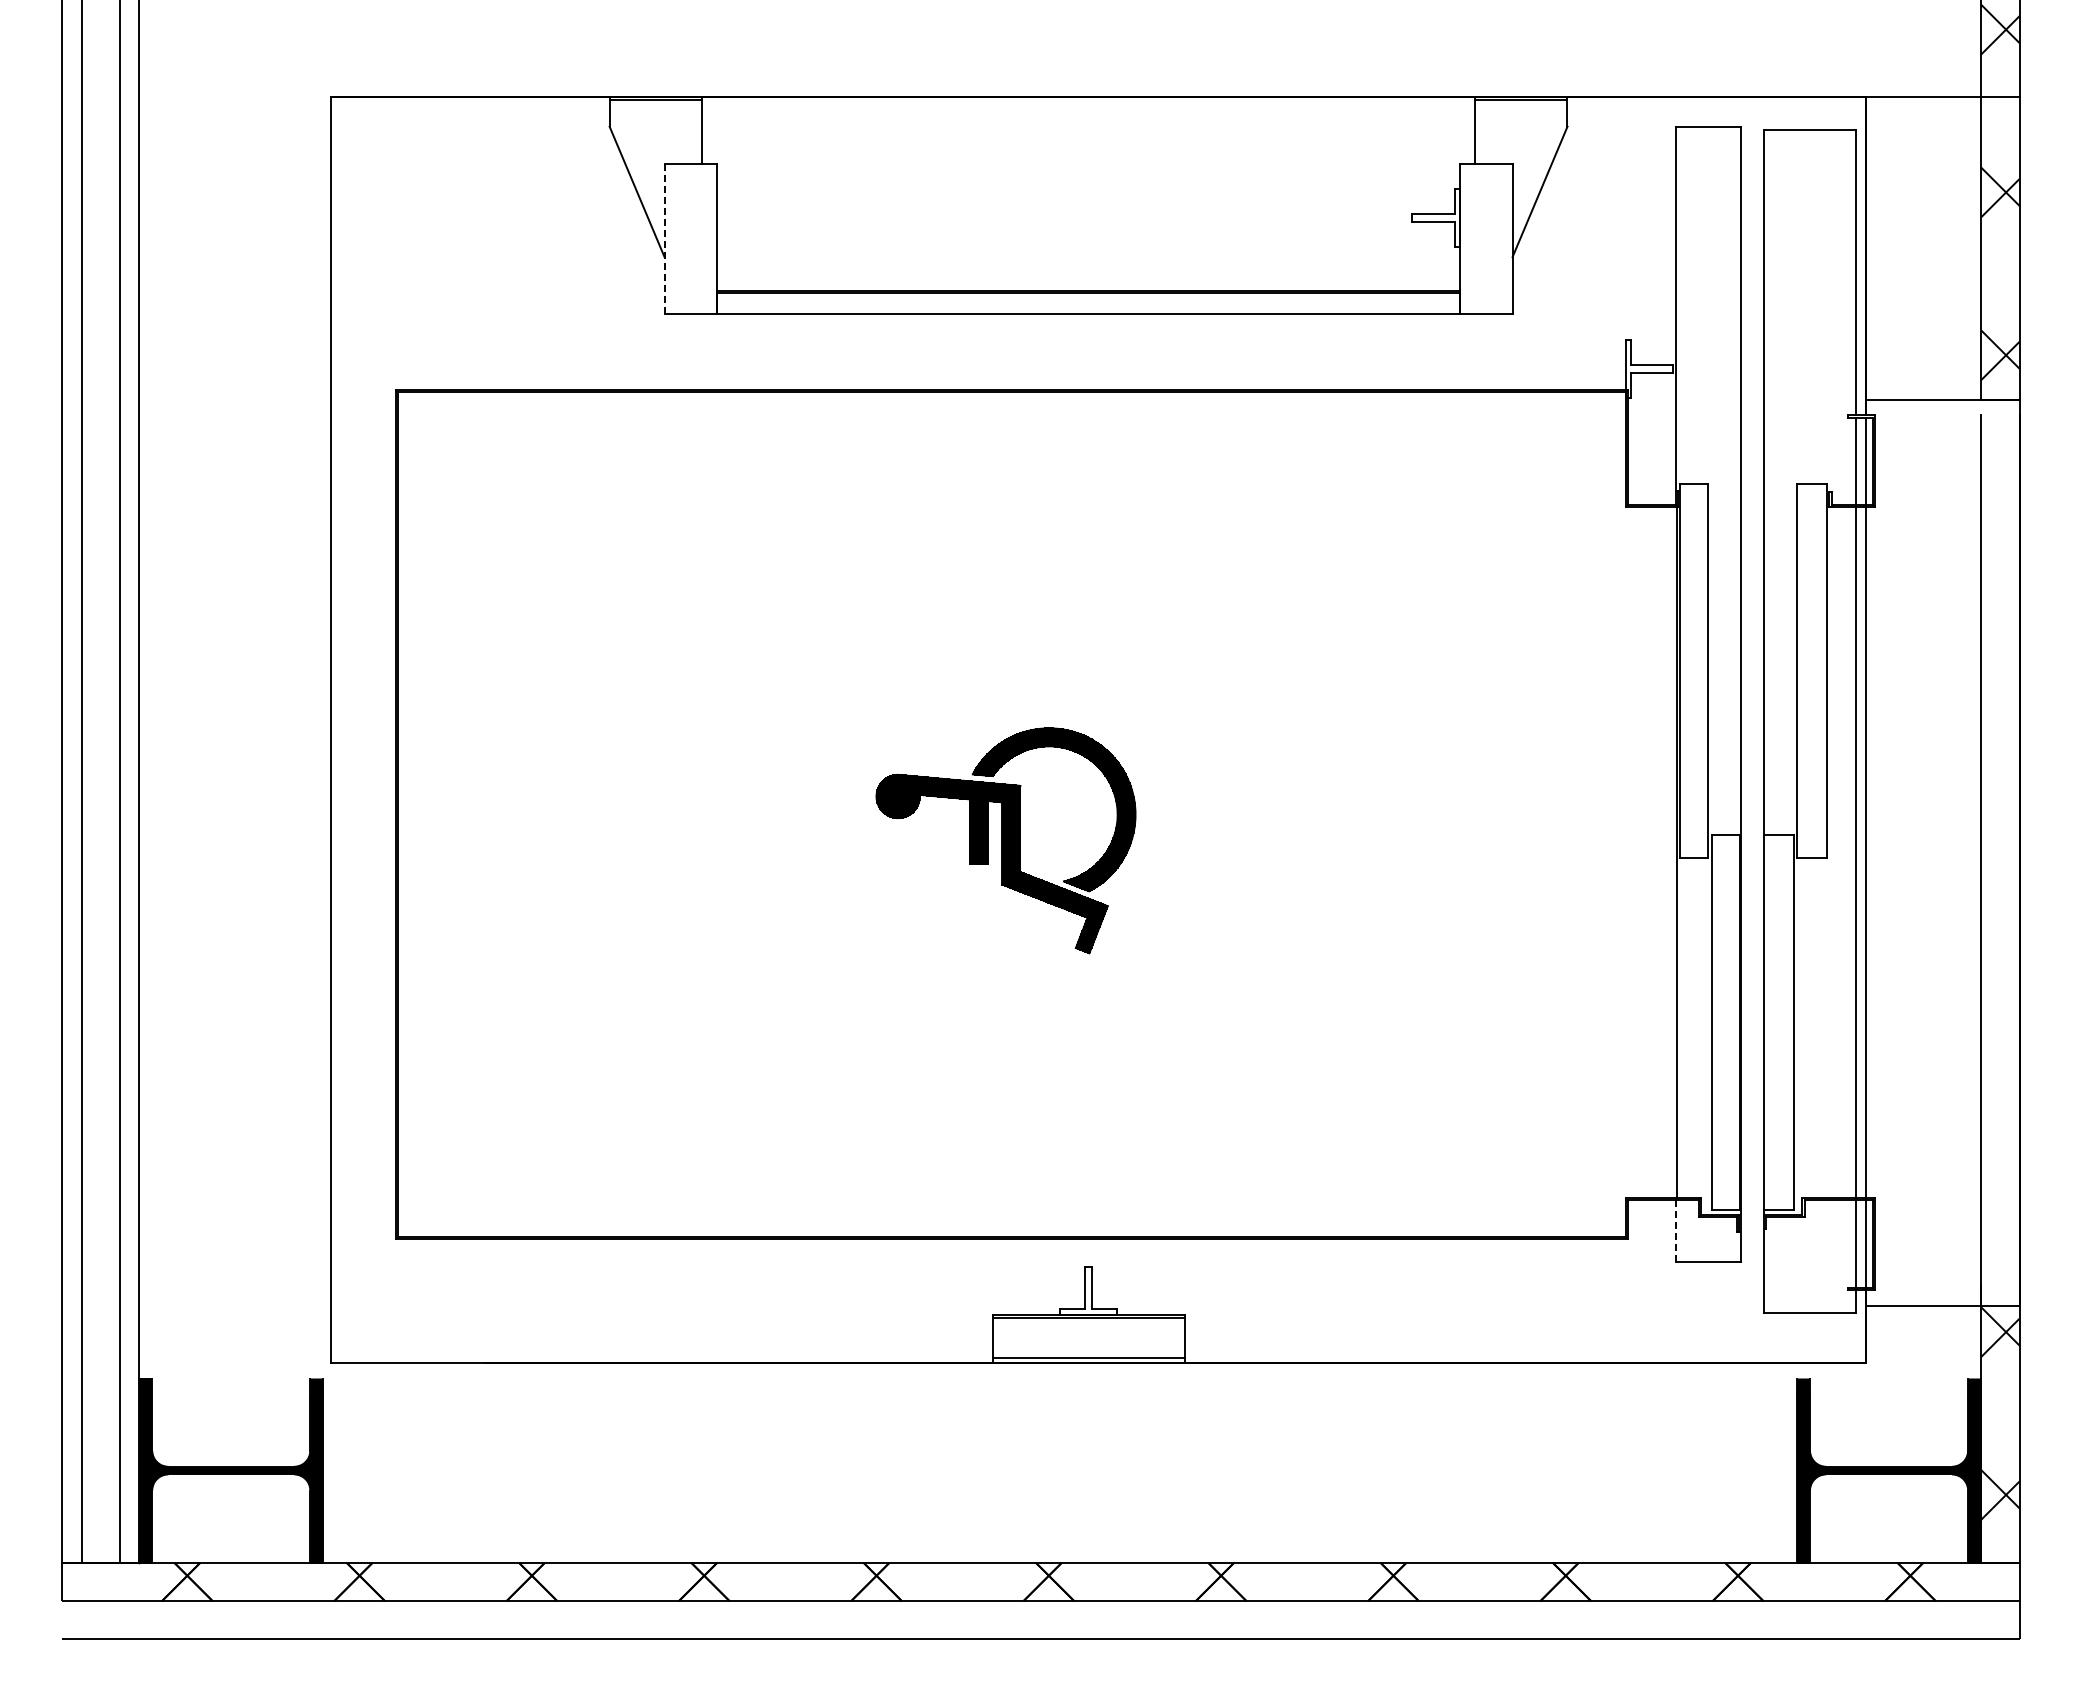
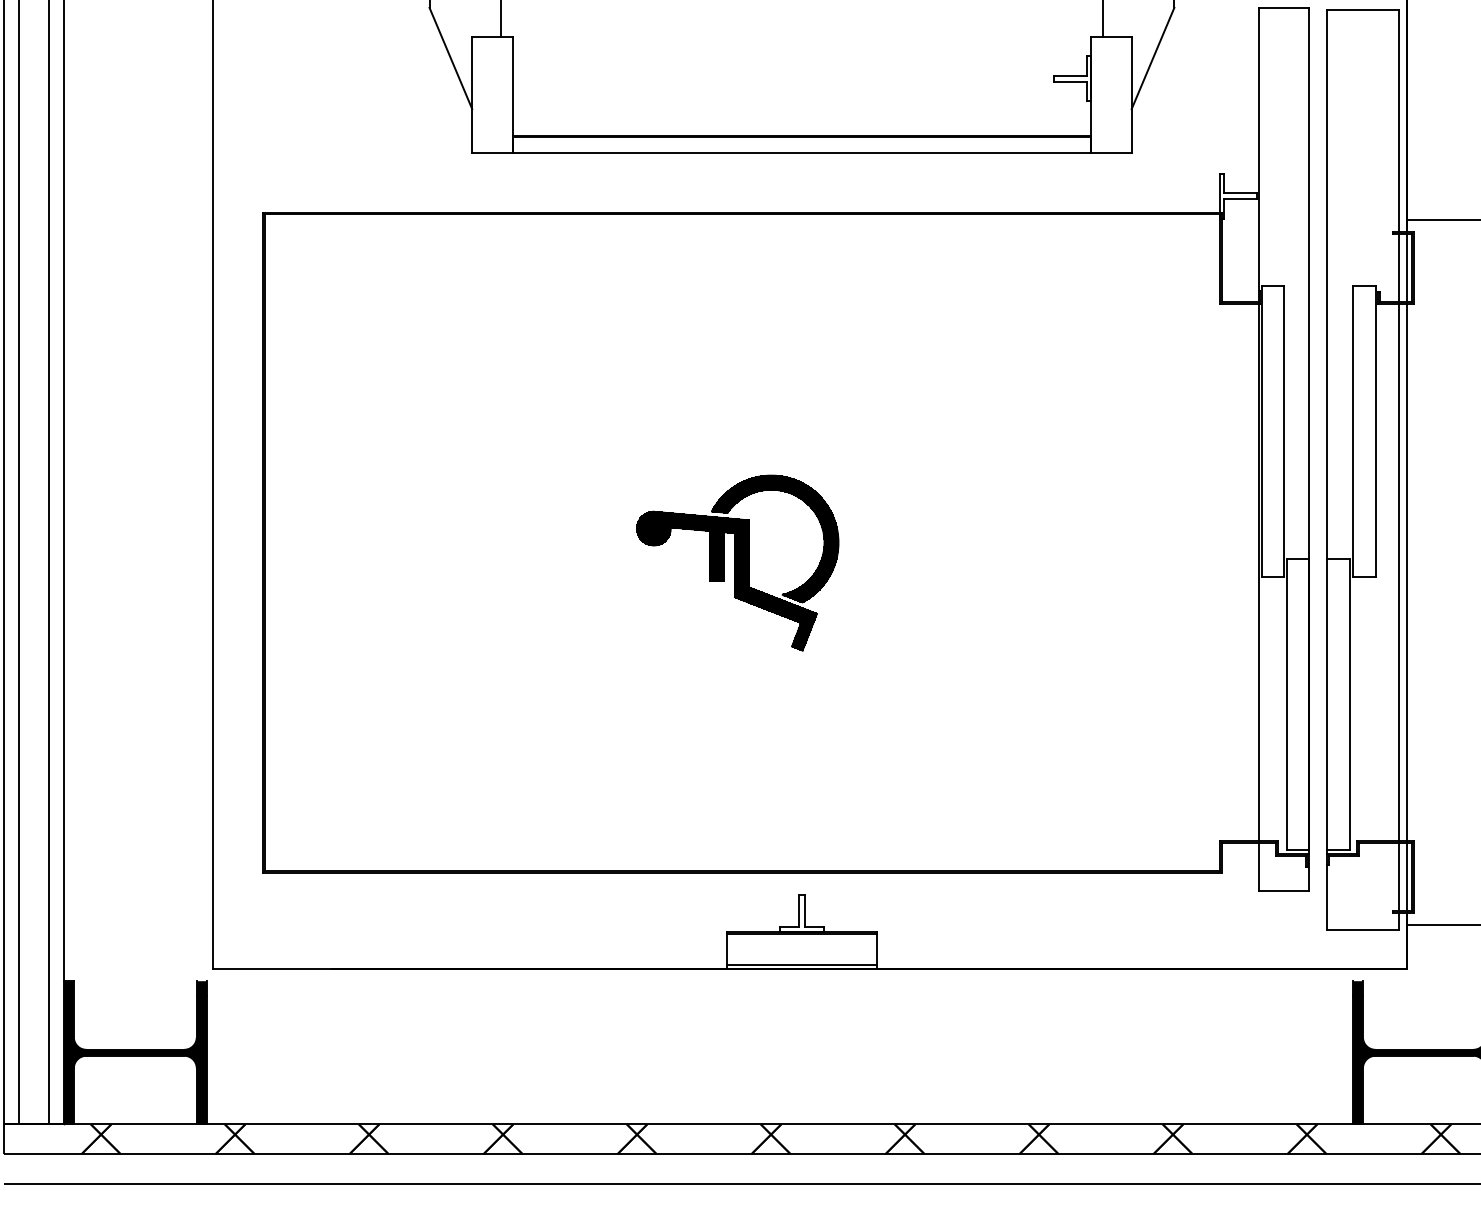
line: (664, 239) -> (472, 95), dashed -> solid
line: (1675, 1231) -> (1258, 866), dashed -> solid

